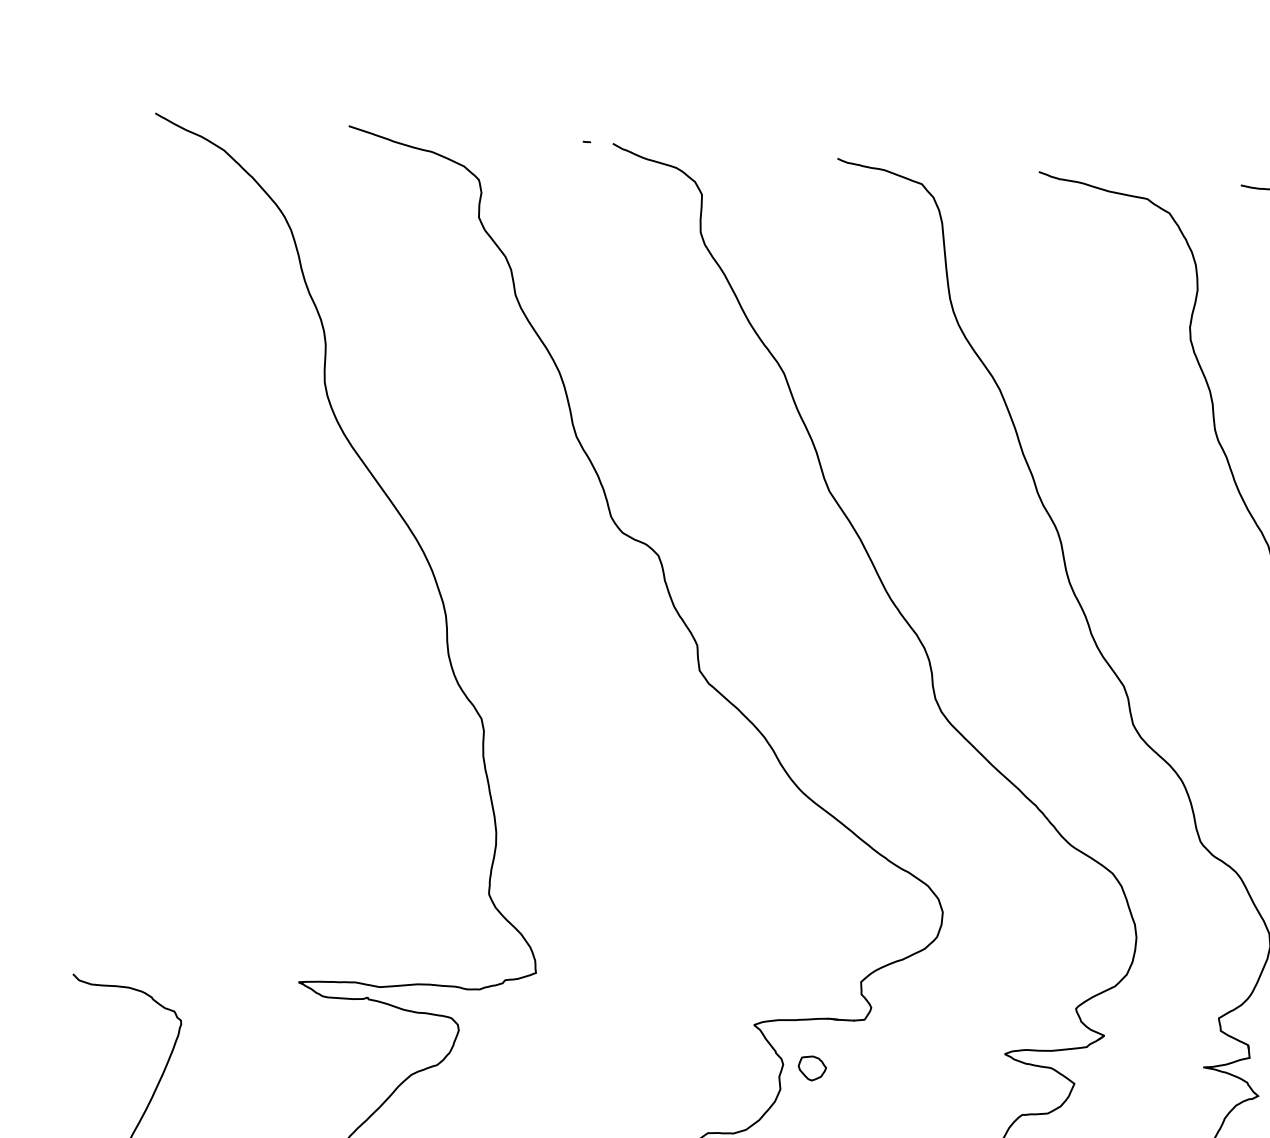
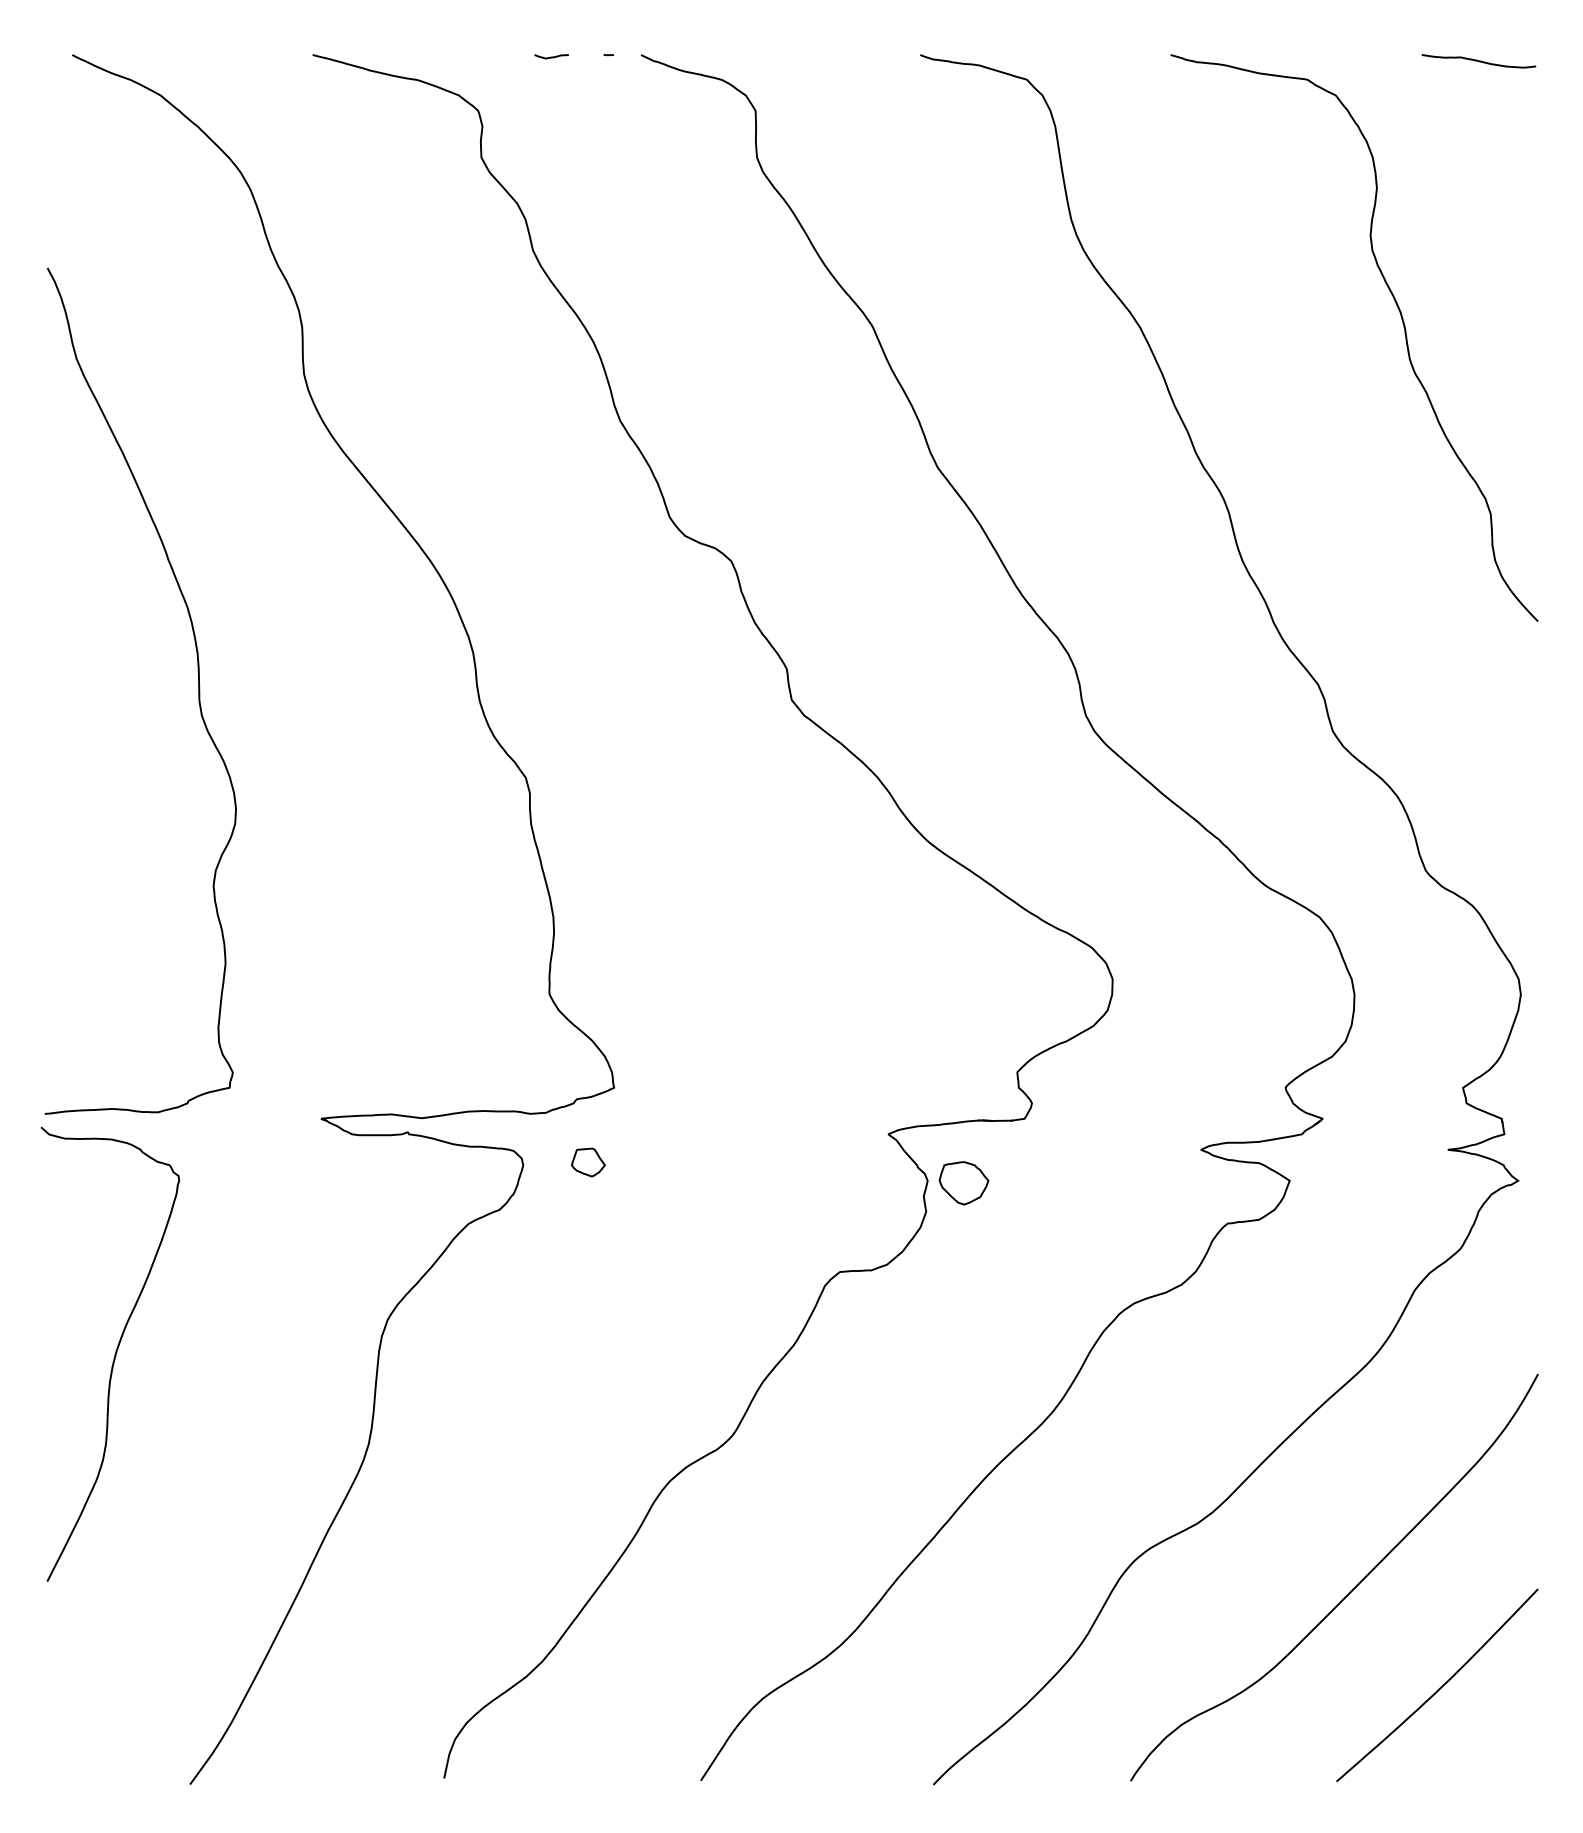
curve: (540, 140) -> (551, 56), added
curve: (222, 631) -> (198, 690), added
part: (511, 1031) -> (588, 1162), added
part: (811, 1068) -> (963, 1183), size x1.43

